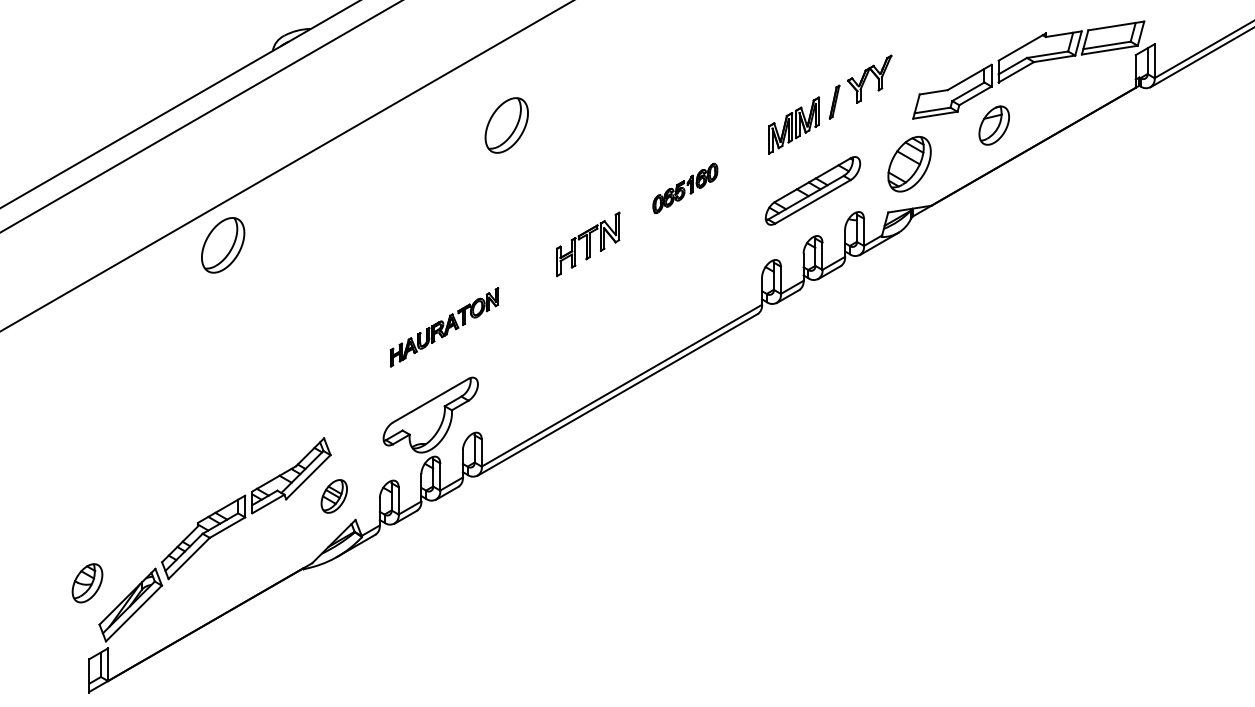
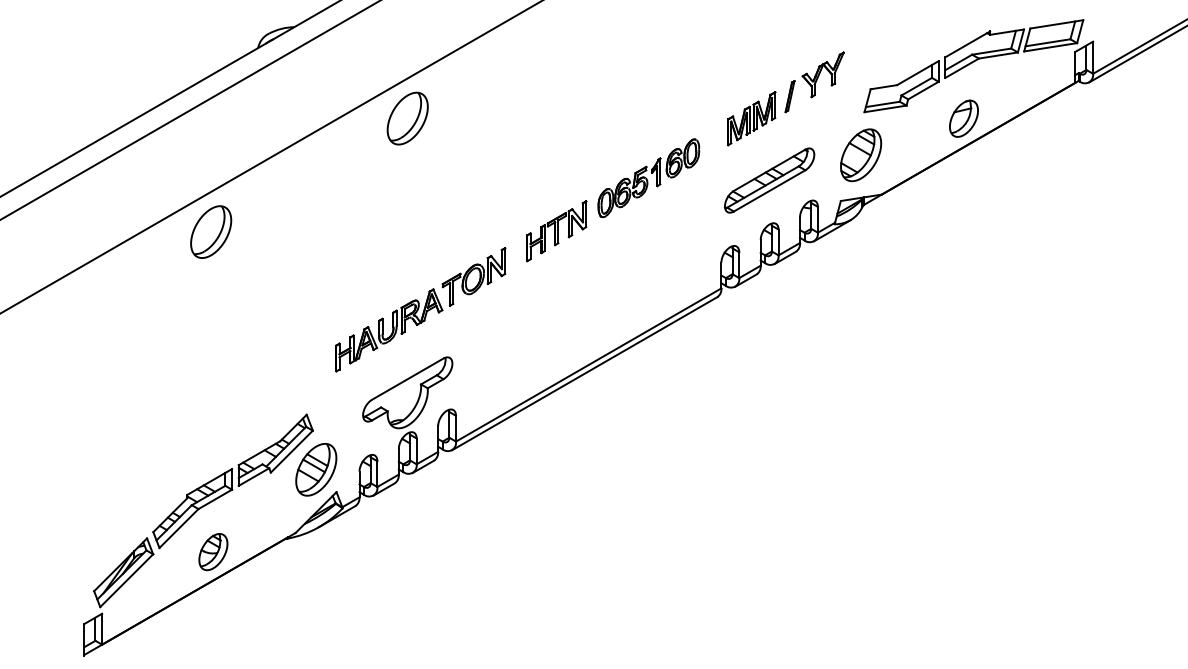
part: (506, 125) -> (407, 118), moved
part: (993, 125) -> (963, 118), moved
part: (685, 188) -> (648, 178), size x1.67
part: (444, 327) -> (420, 309), size x1.67
part: (334, 496) -> (316, 469), size x1.67
part: (87, 583) -> (213, 552), moved

